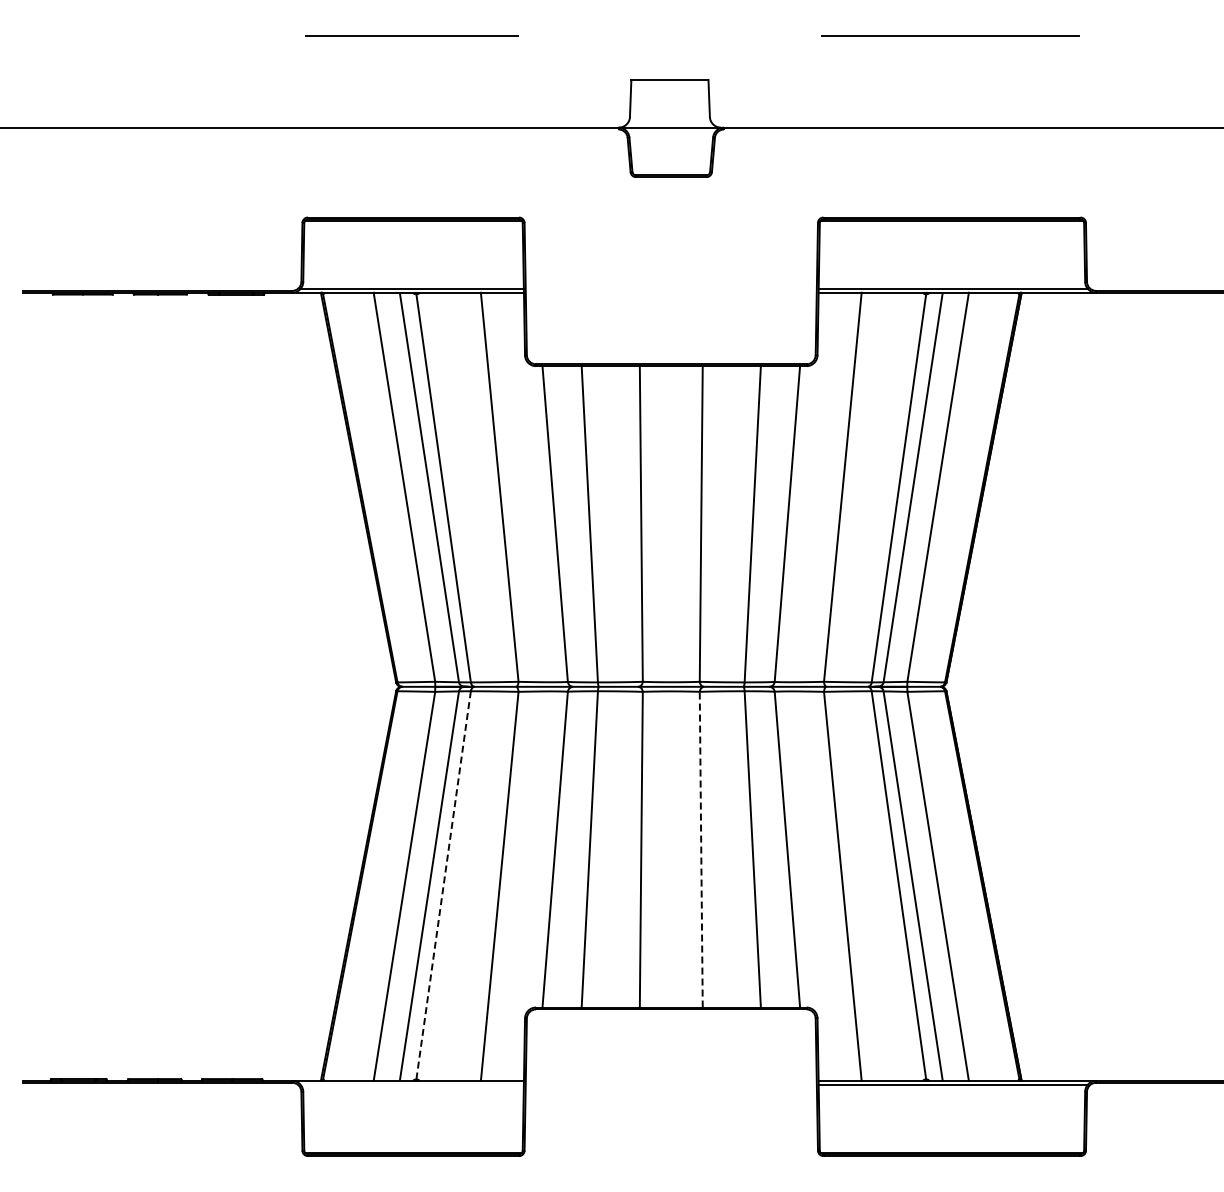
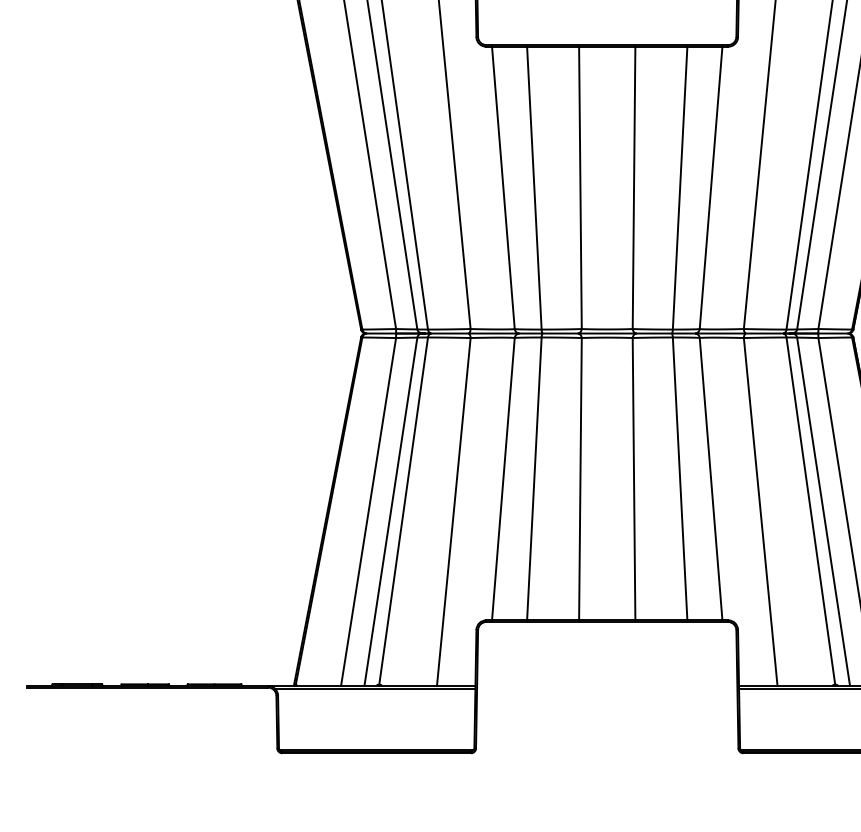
line: (701, 849) -> (634, 479), dashed -> solid
line: (443, 885) -> (403, 511), dashed -> solid
line: (411, 1084) -> (374, 689), added

